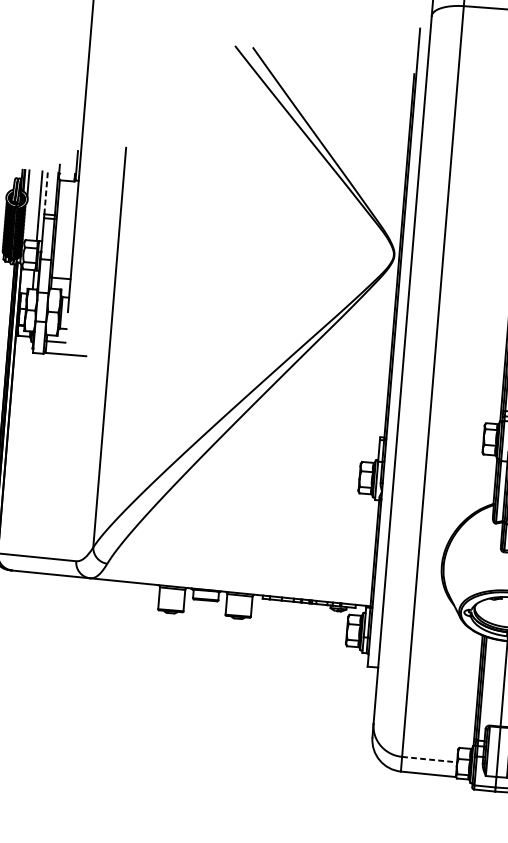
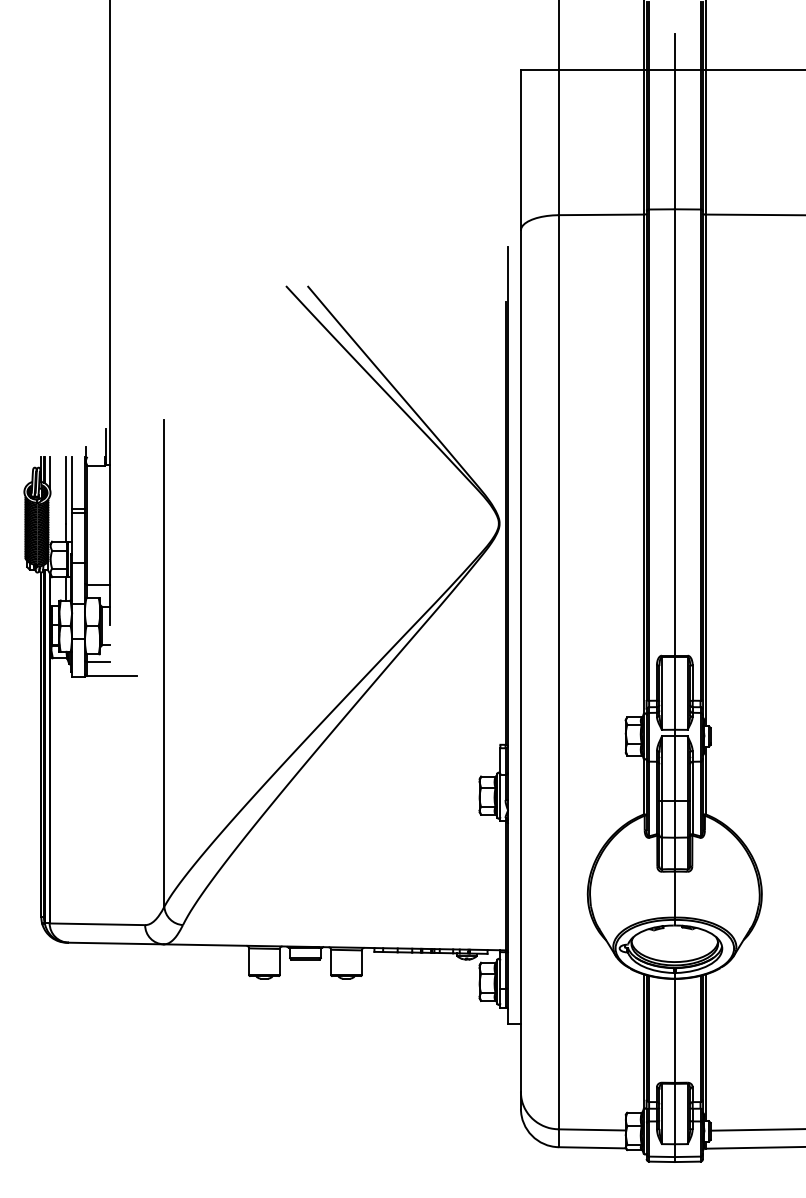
line: (46, 192) -> (72, 482), dashed -> solid
line: (429, 759) -> (592, 1129), dashed -> solid

